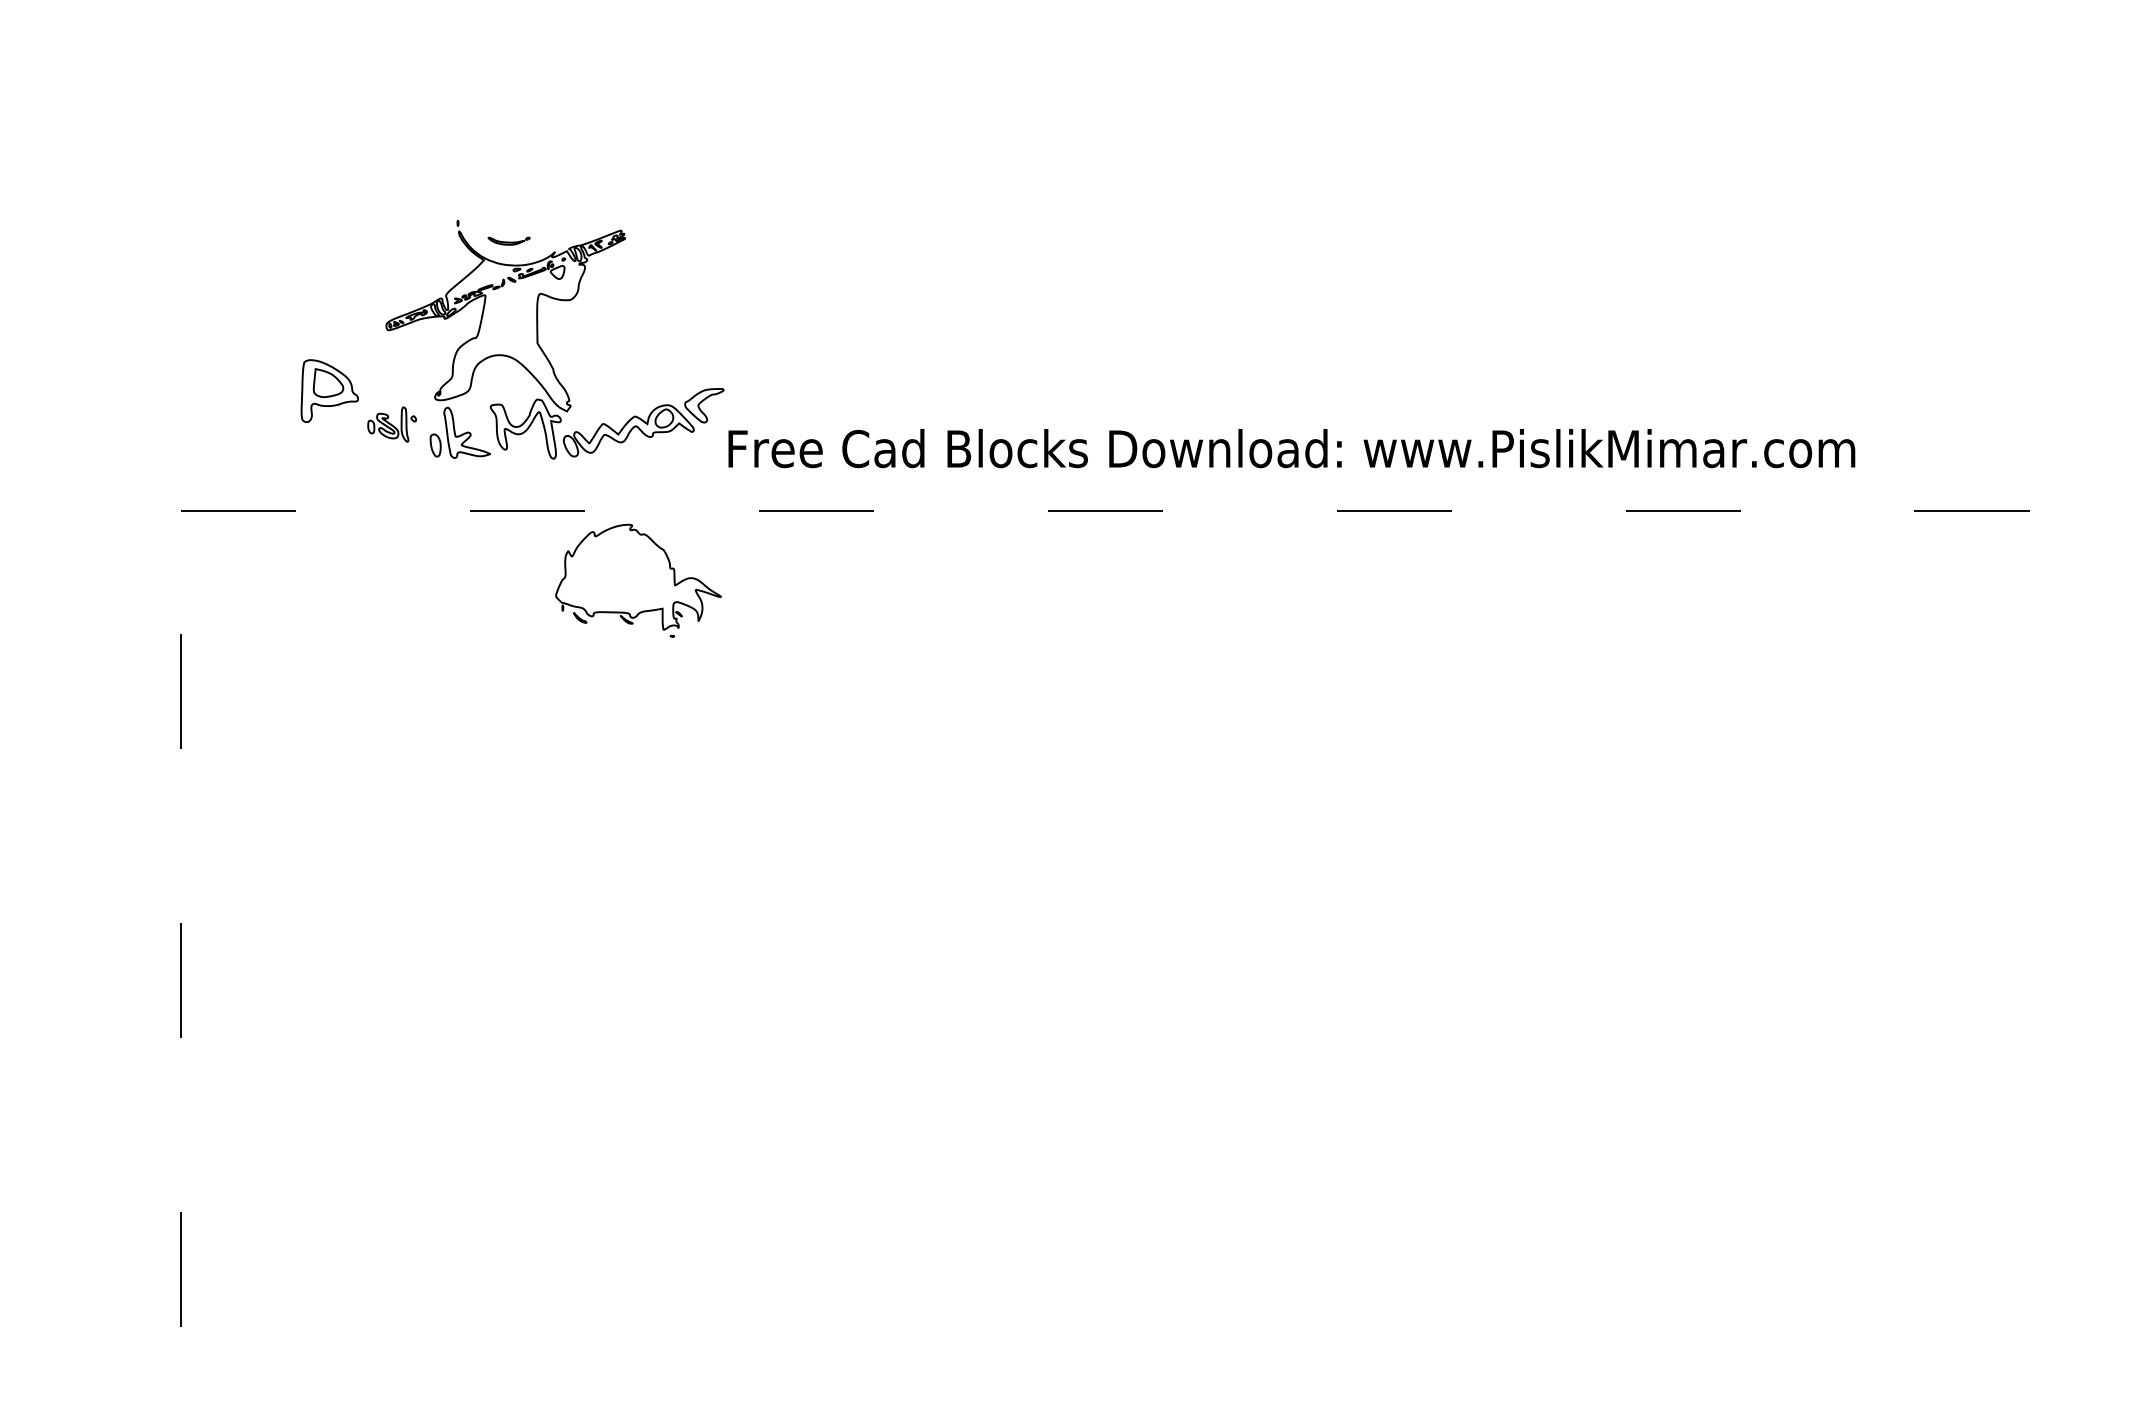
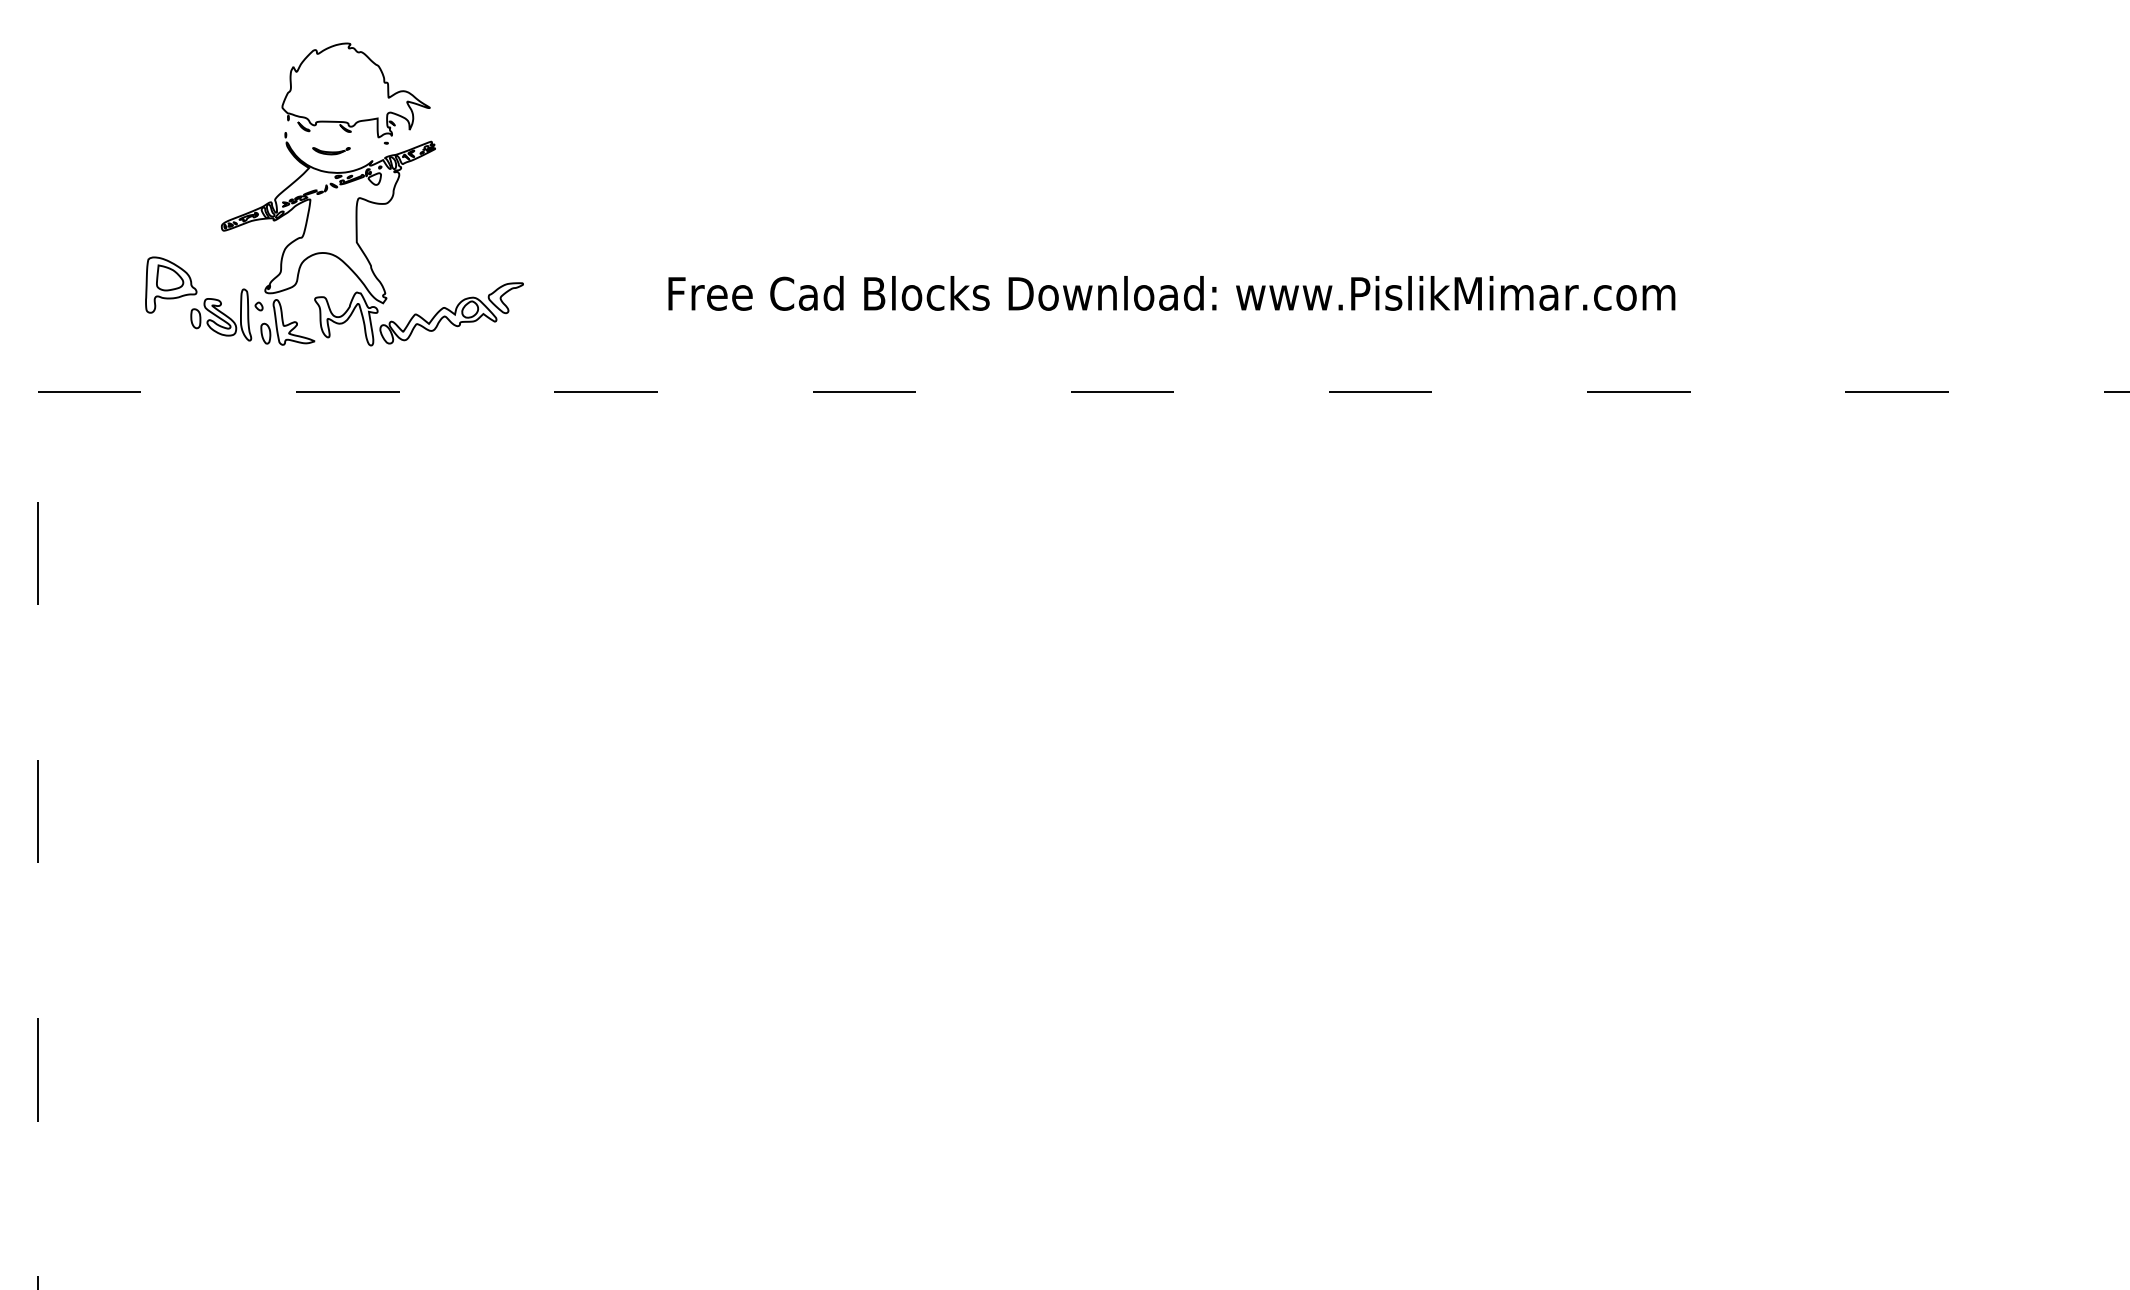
part: (391, 424) -> (226, 314), size x1.67
text: (1291, 448) -> (1171, 293), moved
part: (637, 580) -> (355, 93), moved

